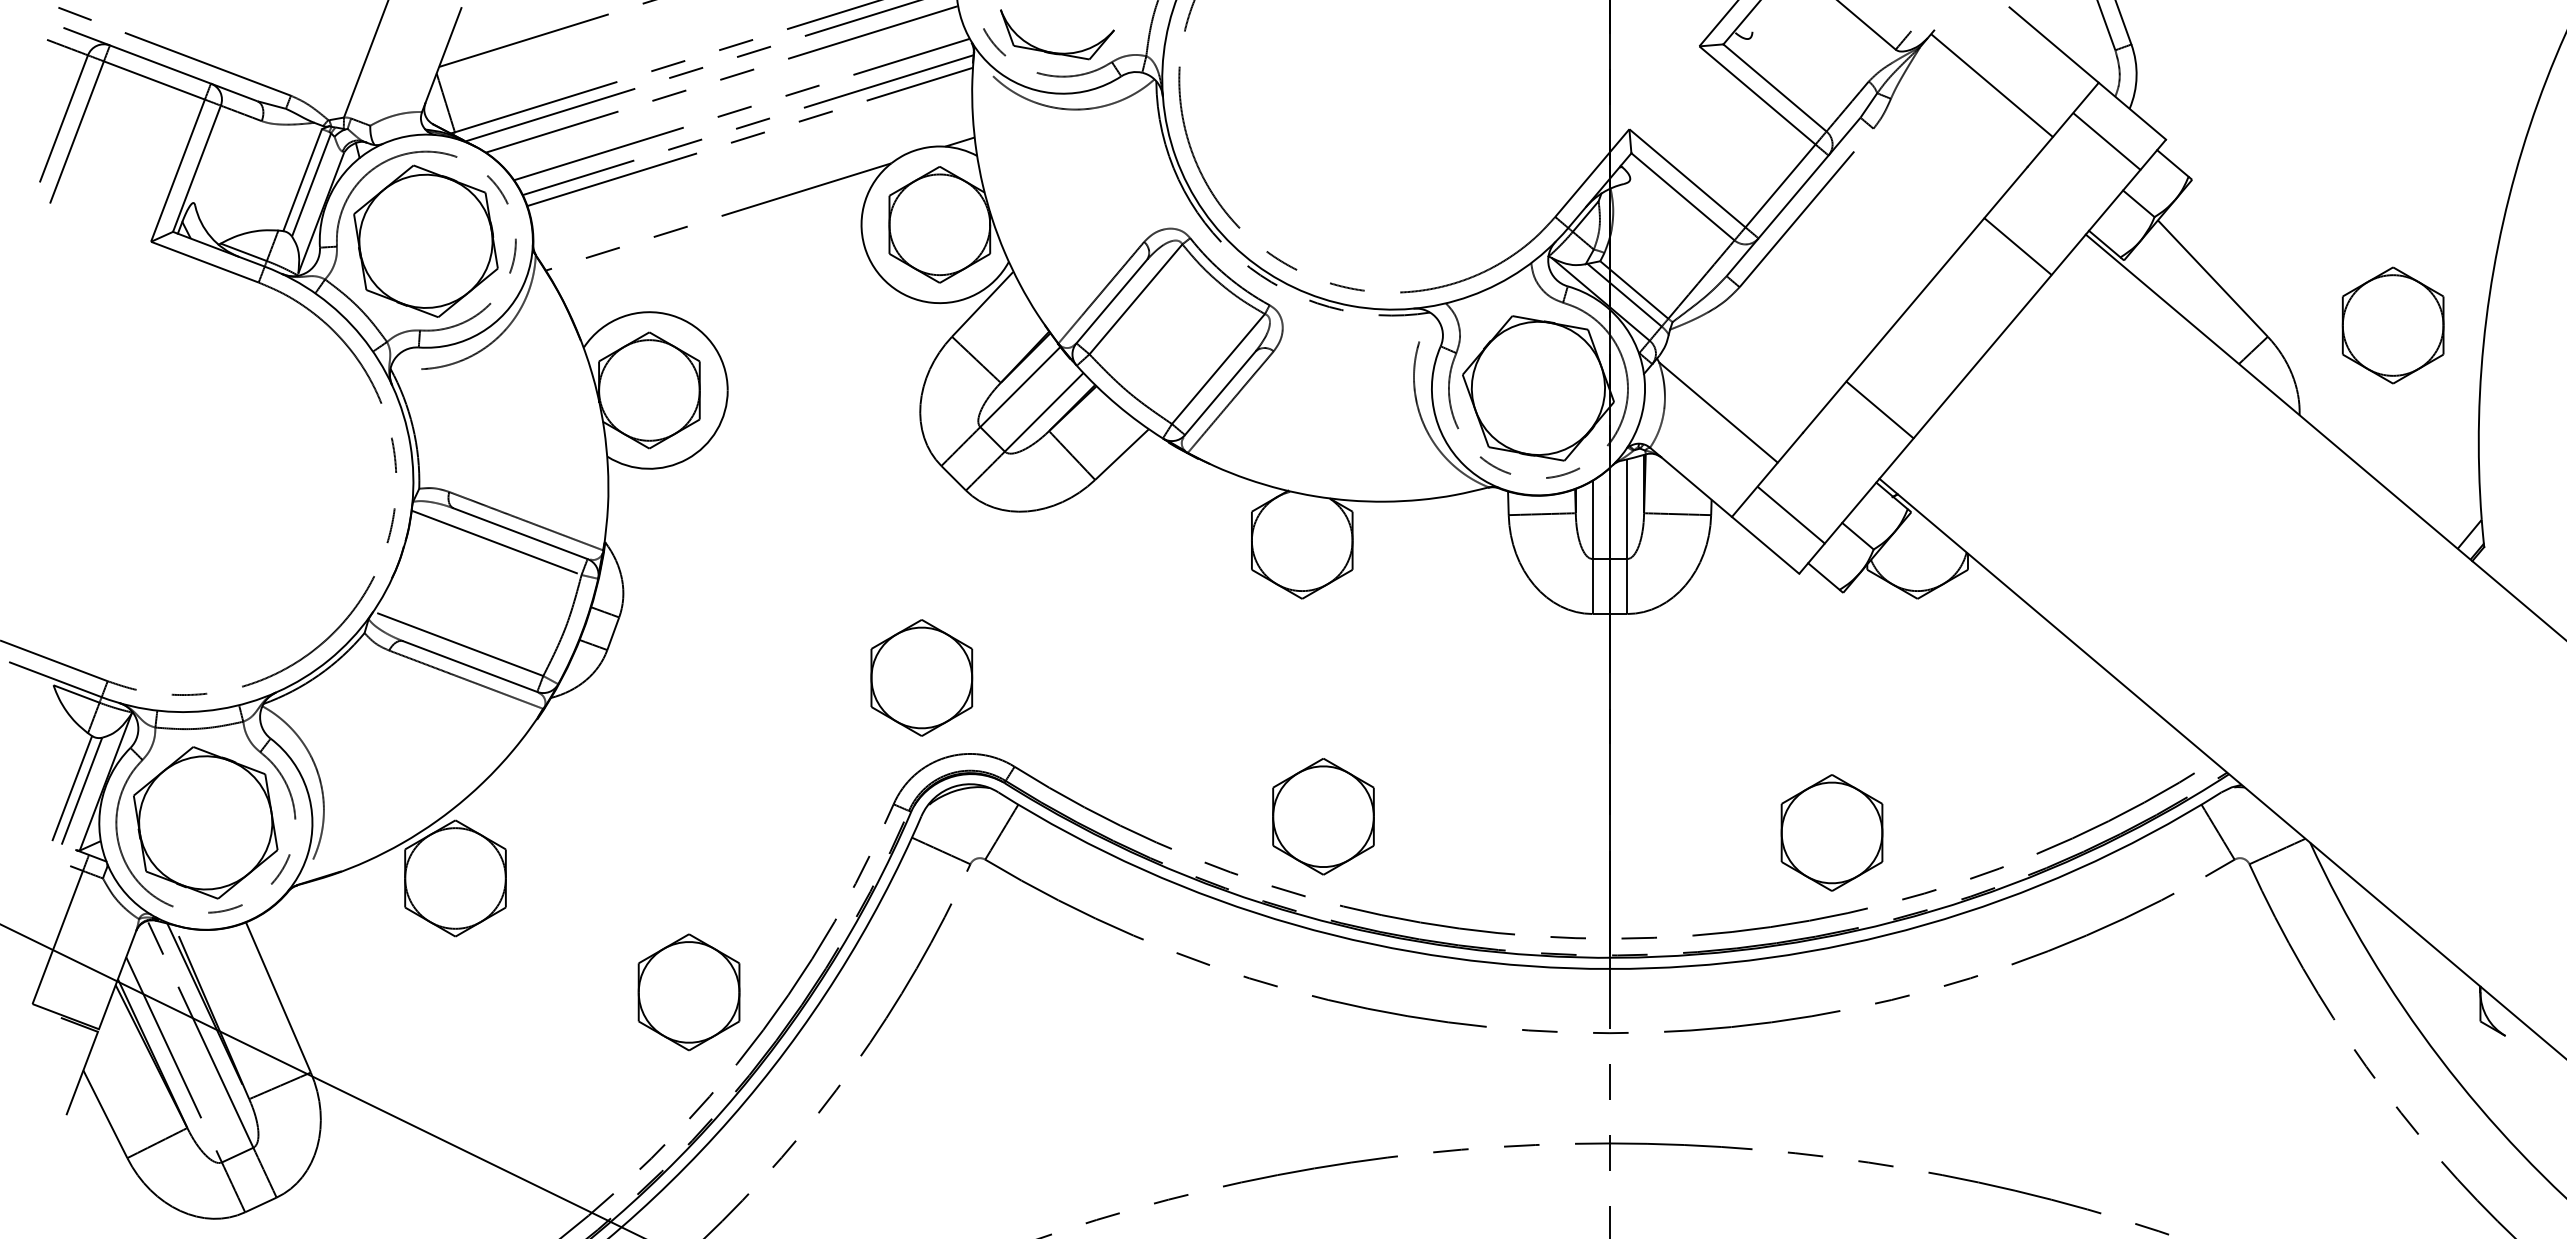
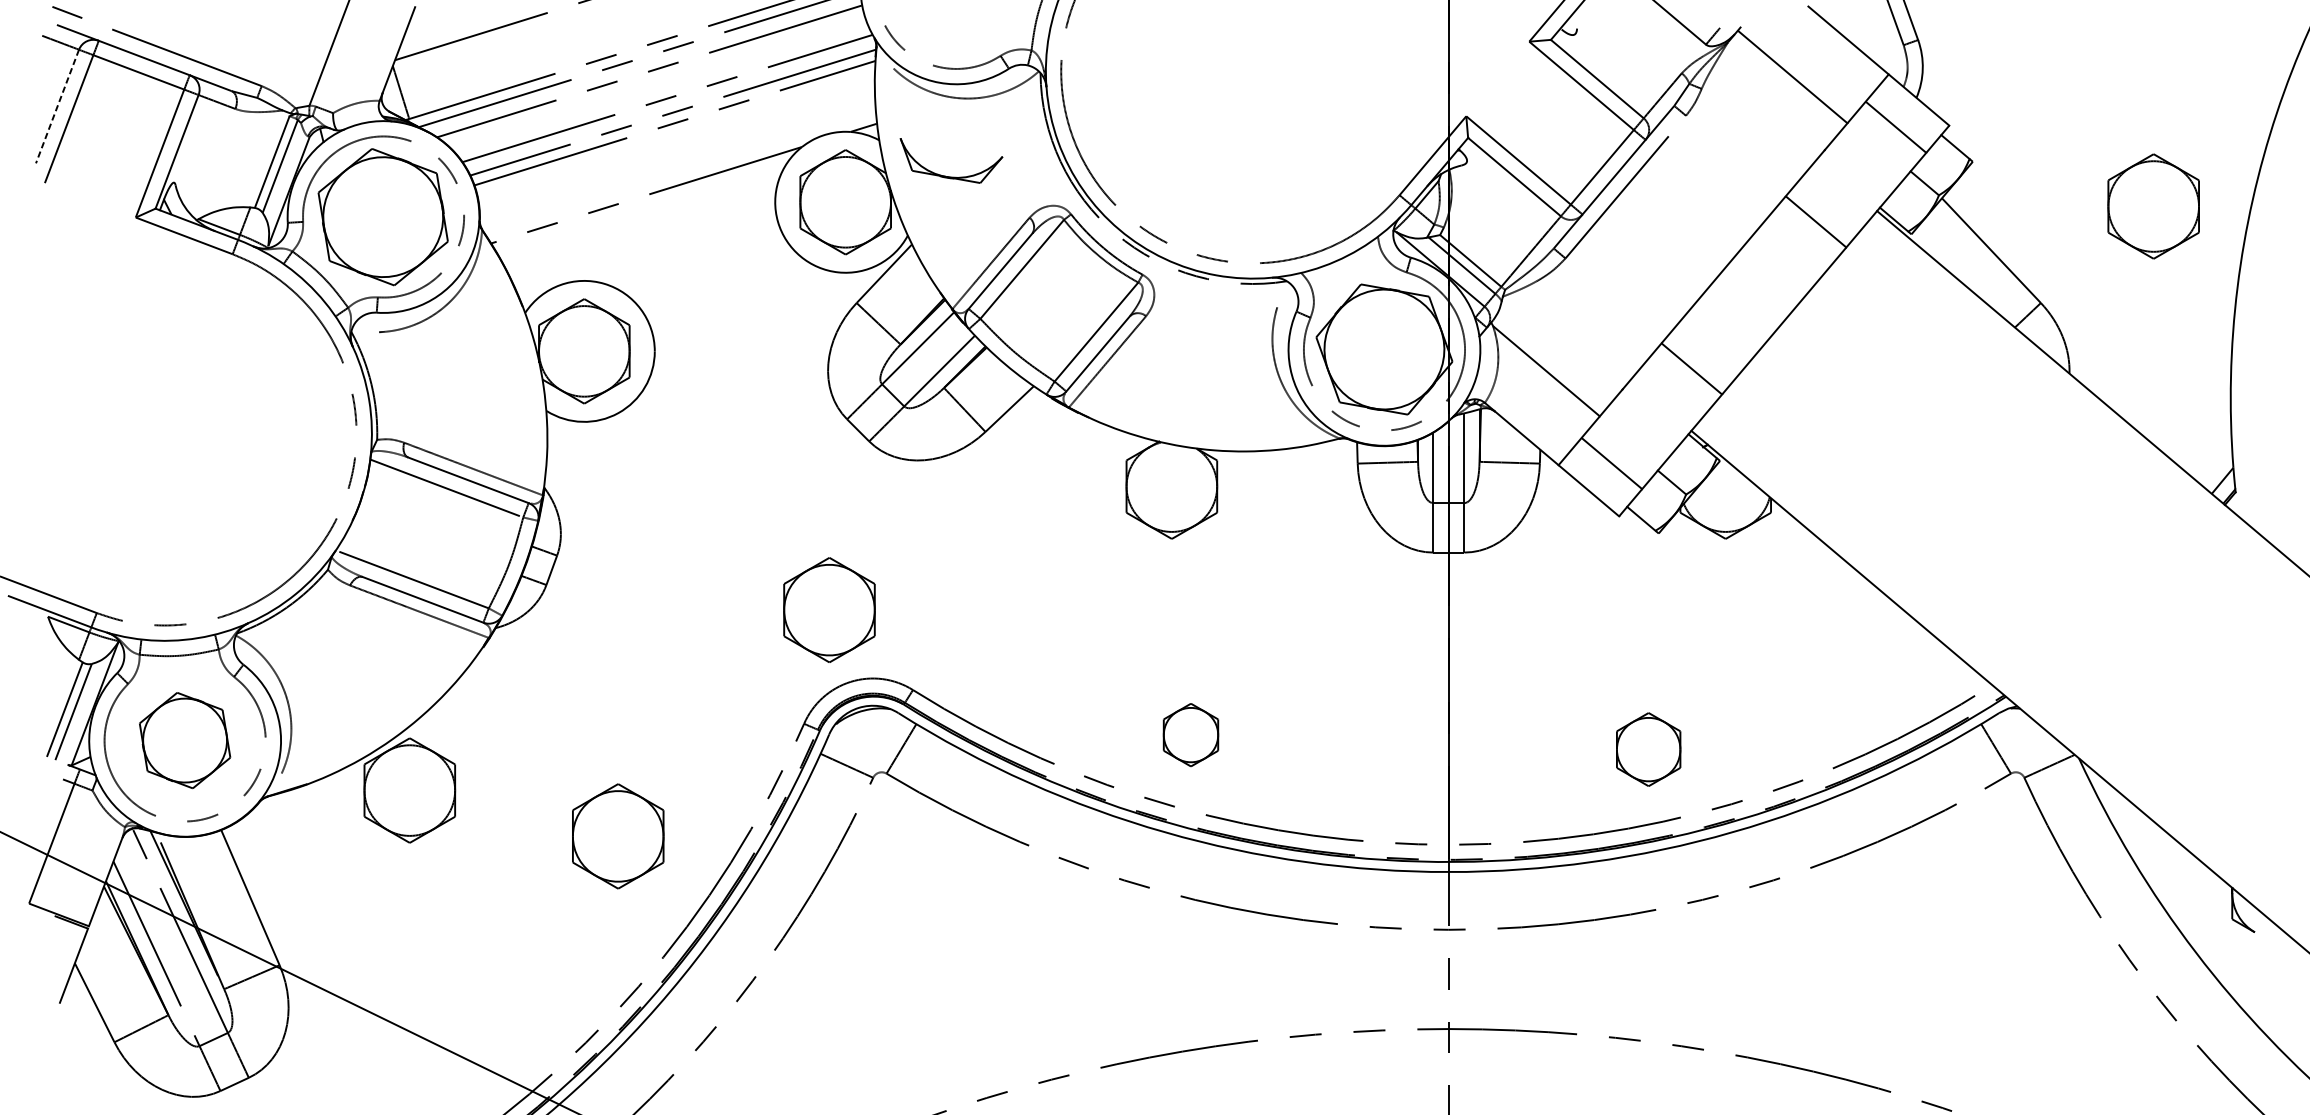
part: (1052, 51) -> (947, 175), moved
line: (63, 118) -> (56, 106), solid -> dashed
part: (2392, 325) -> (2153, 206), moved
part: (1323, 816) -> (1191, 734), size x0.6
part: (205, 822) -> (184, 740), size x0.7
part: (1831, 832) -> (1648, 749), size x0.7
part: (688, 992) -> (617, 836), moved

